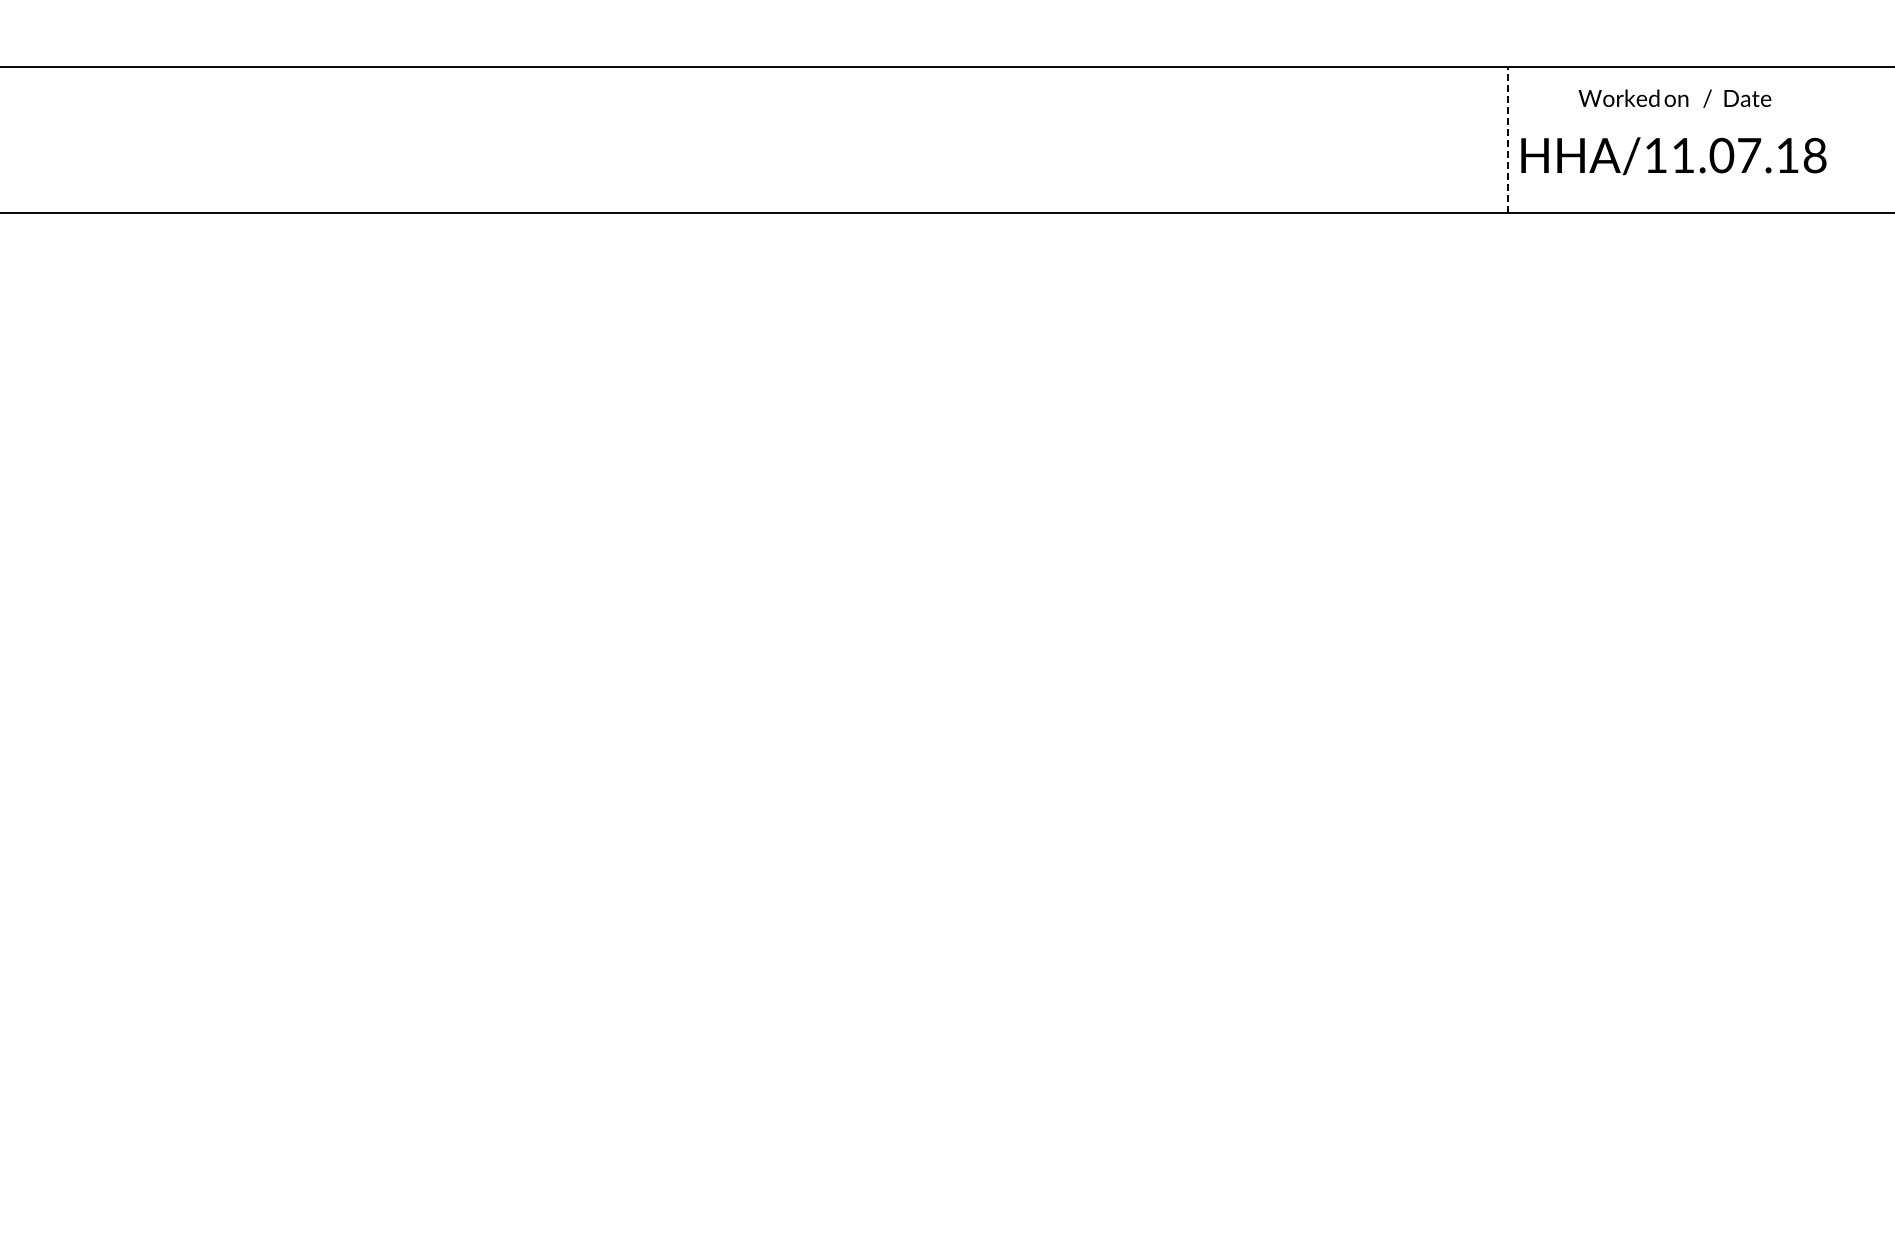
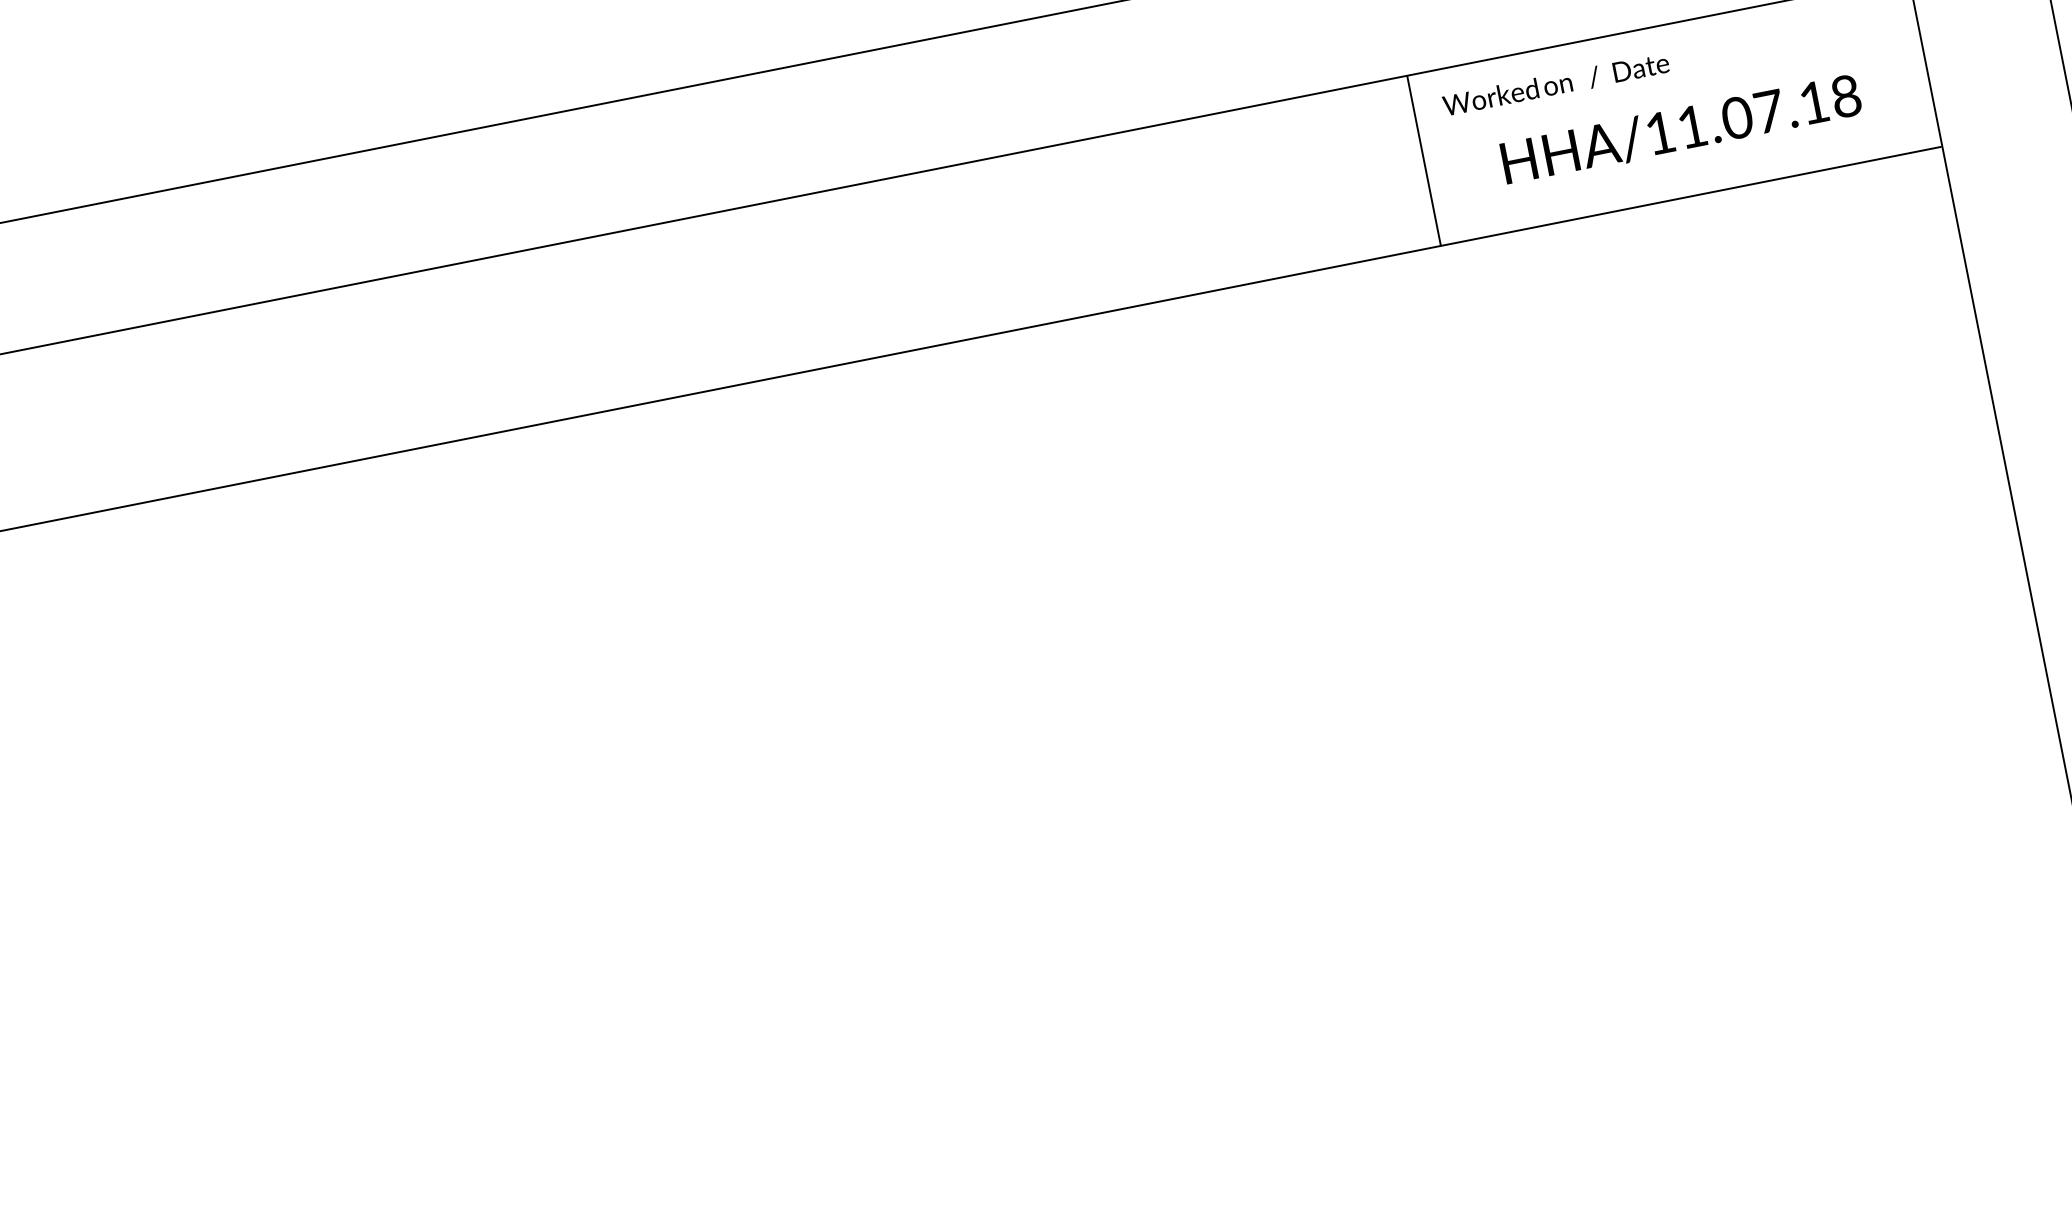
text: (1674, 98) -> (1555, 84), moved
line: (1507, 139) -> (1423, 160), dashed -> solid
text: (1673, 156) -> (1681, 130), moved

